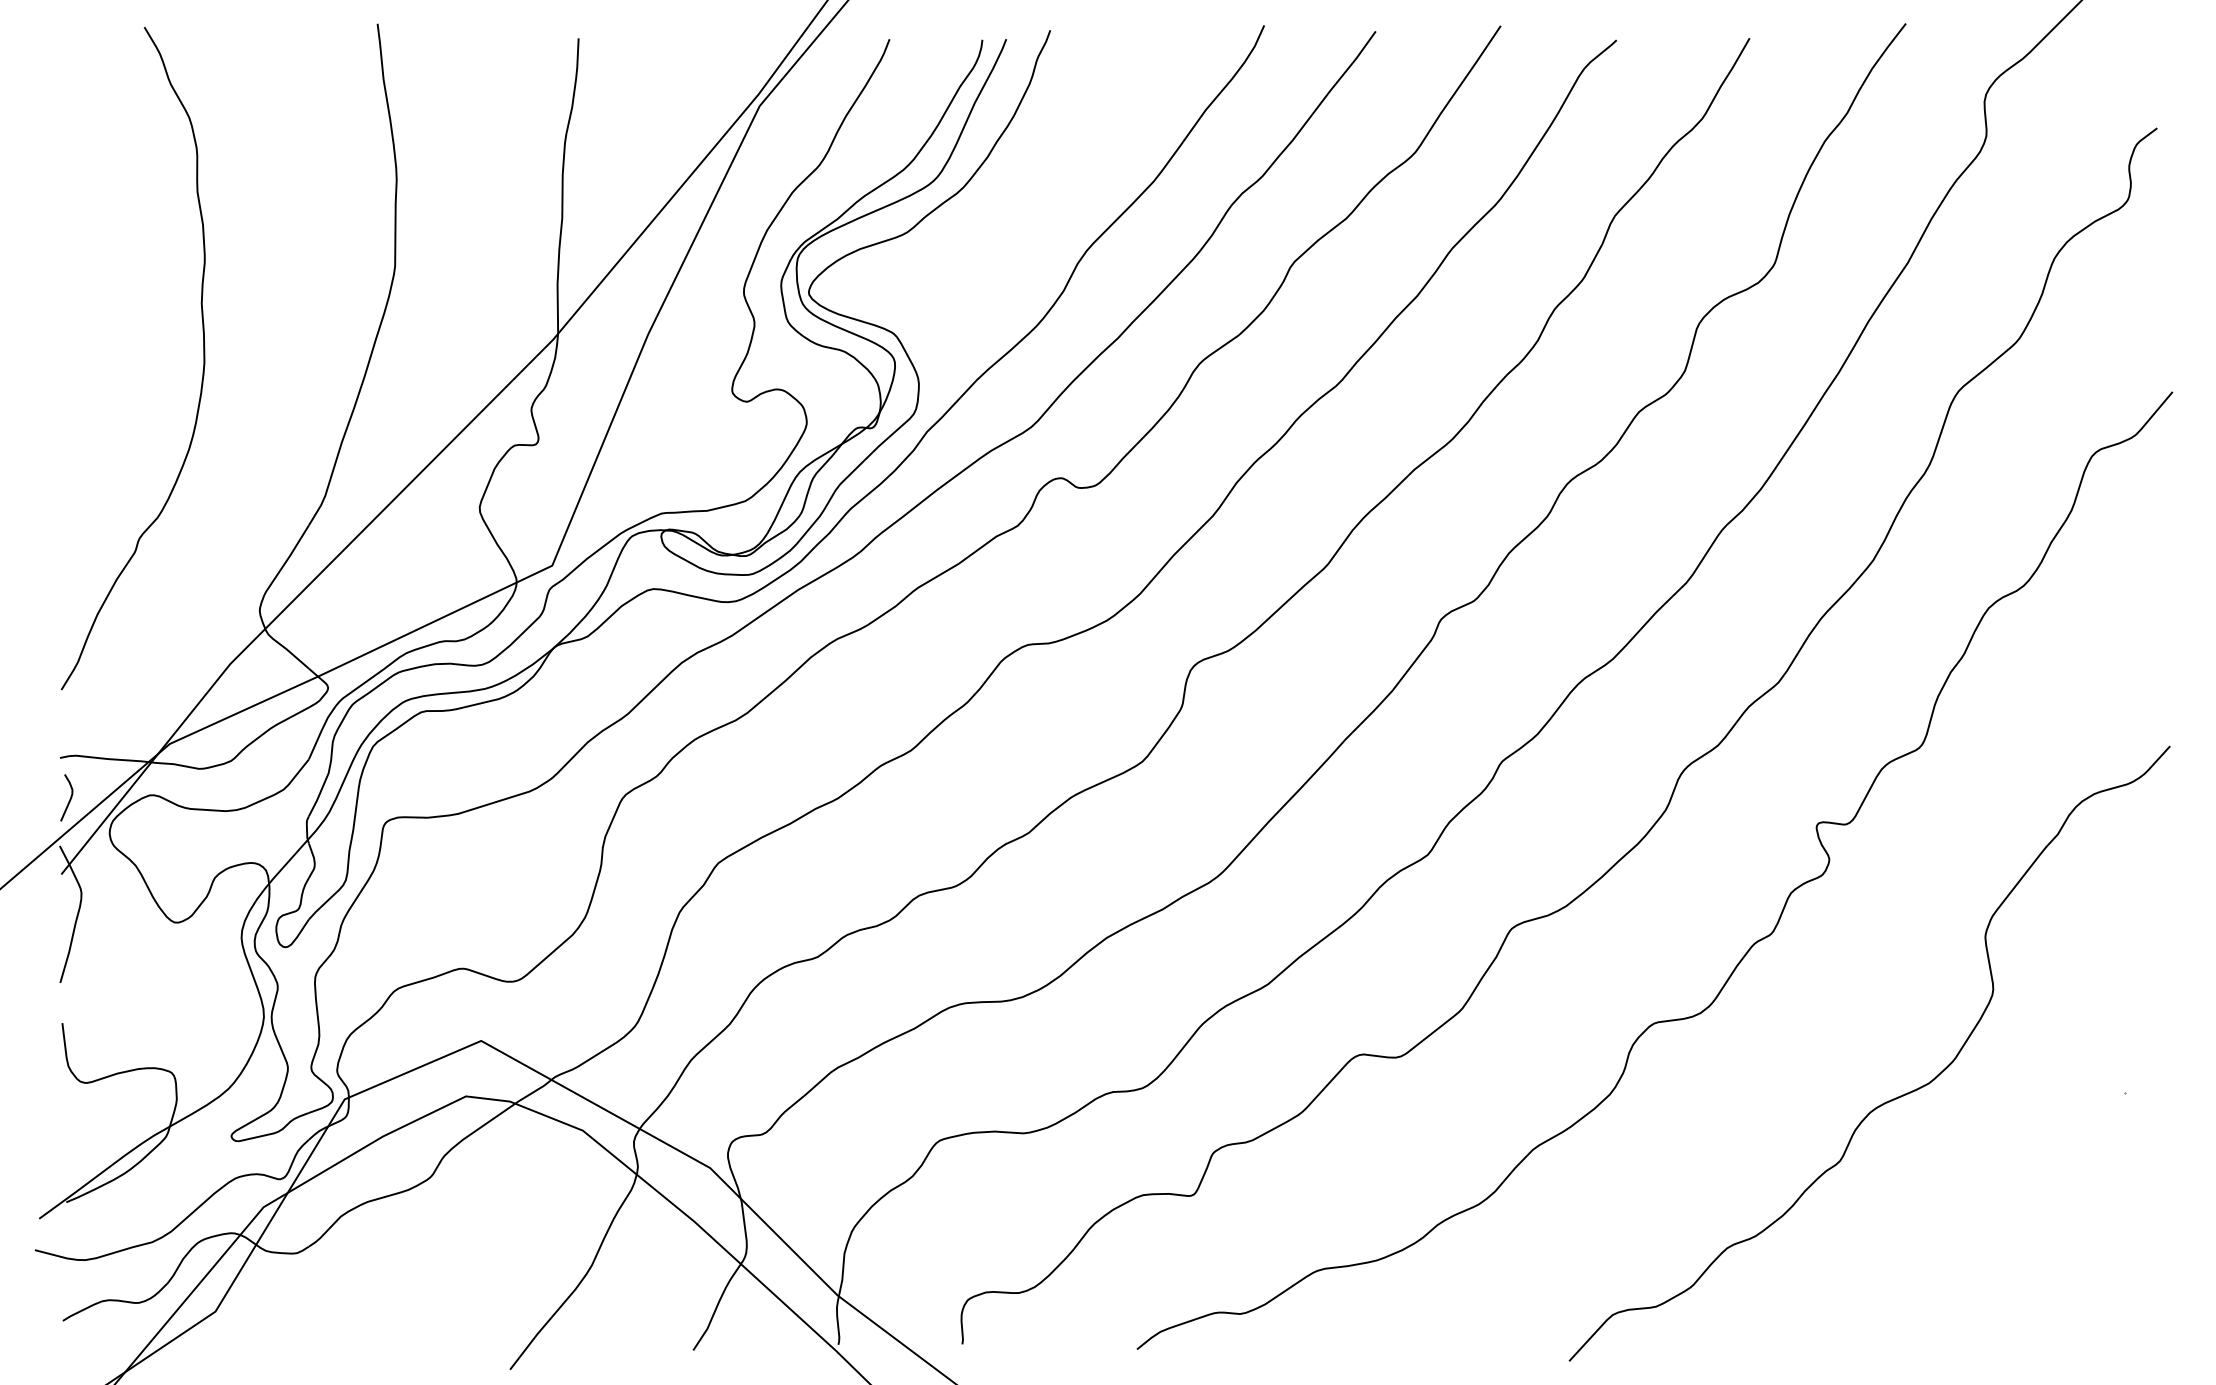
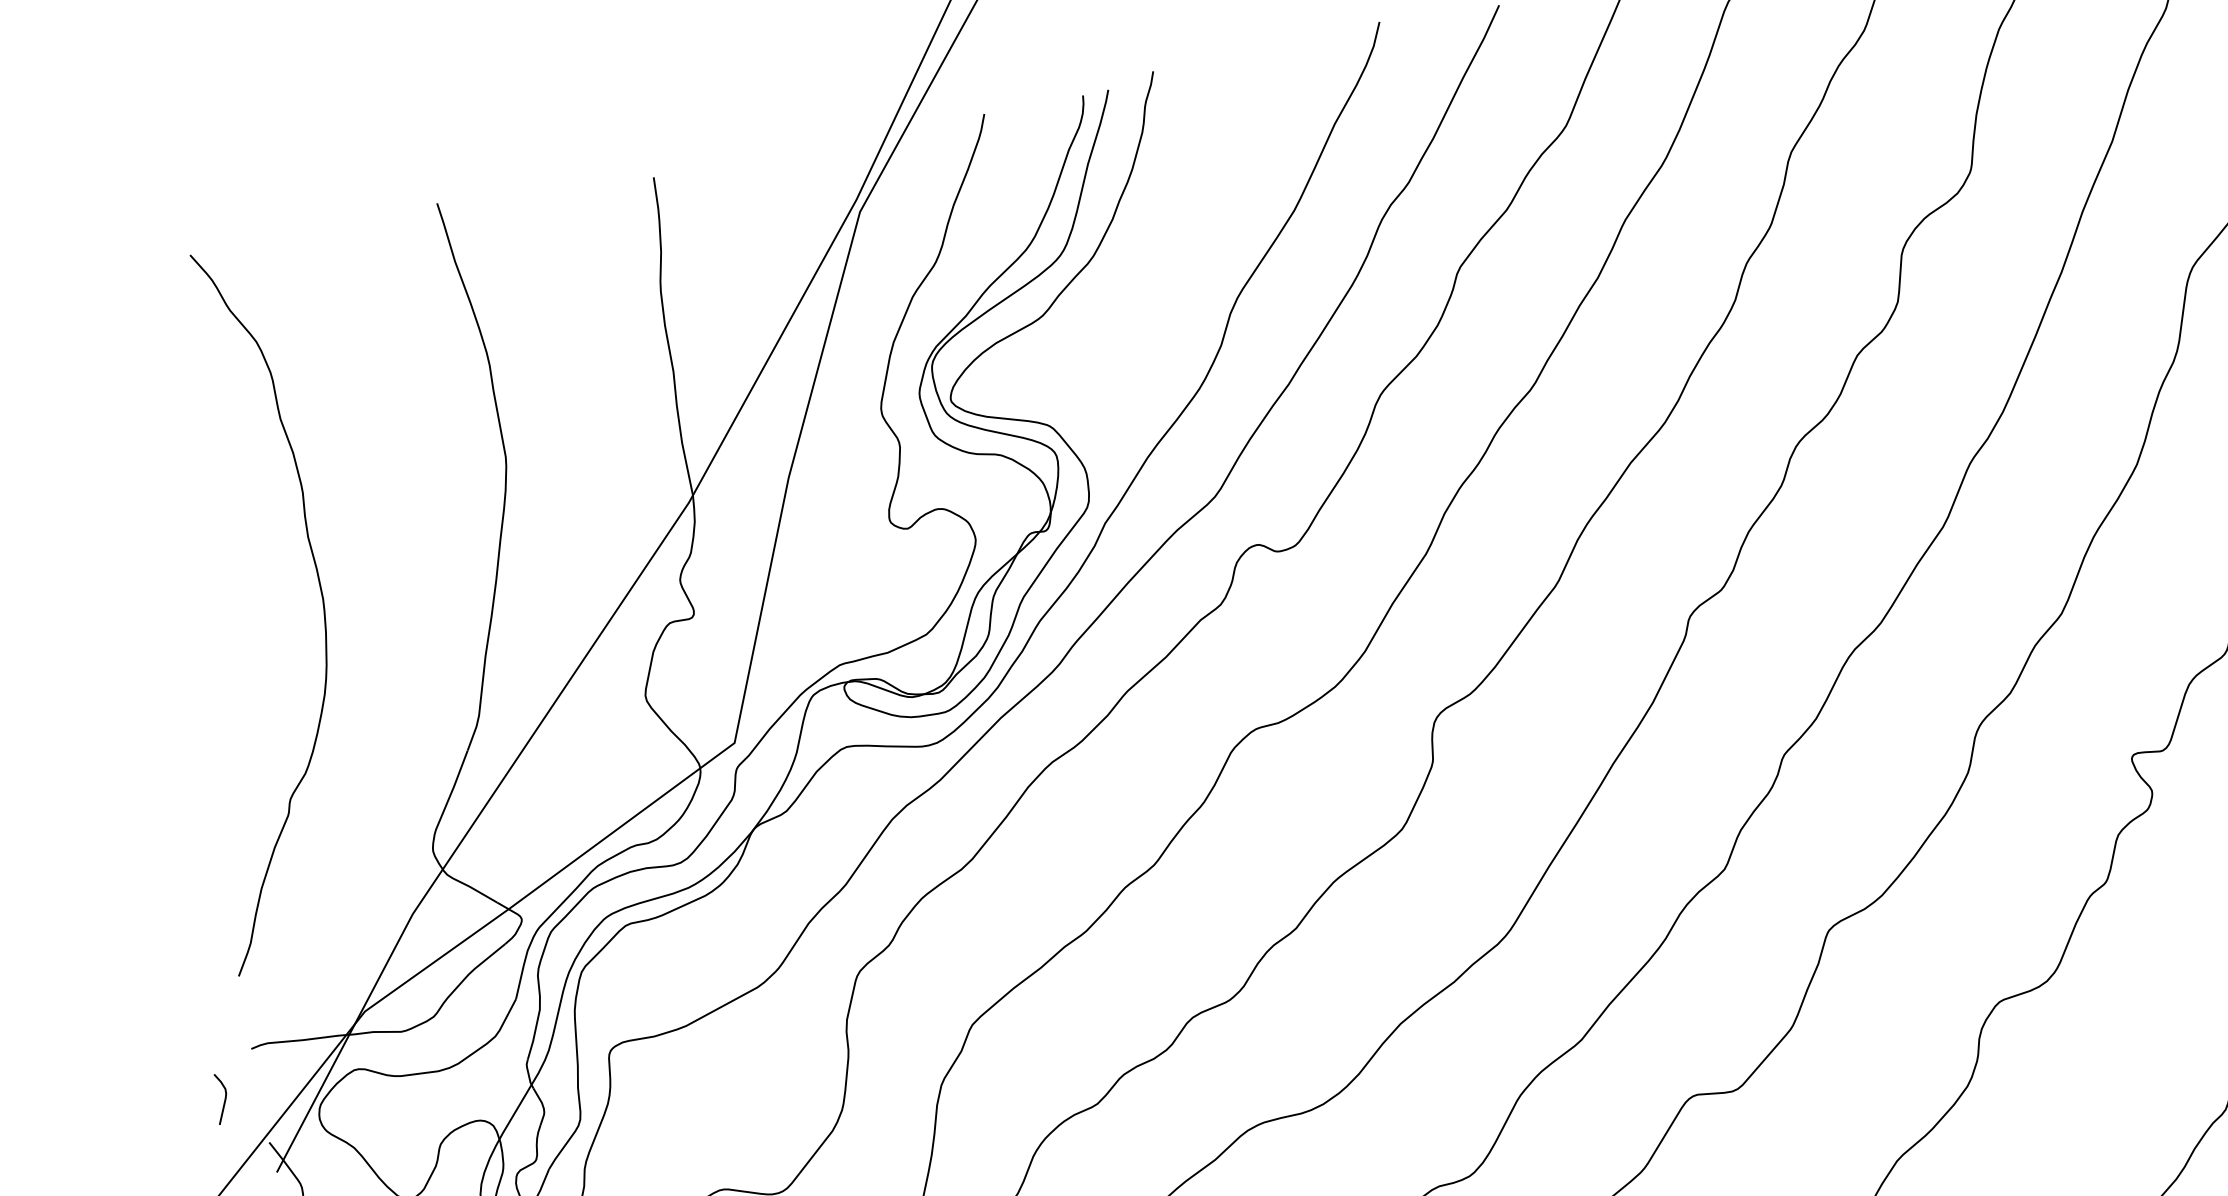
curve: (69, 799) -> (224, 1099), moved

